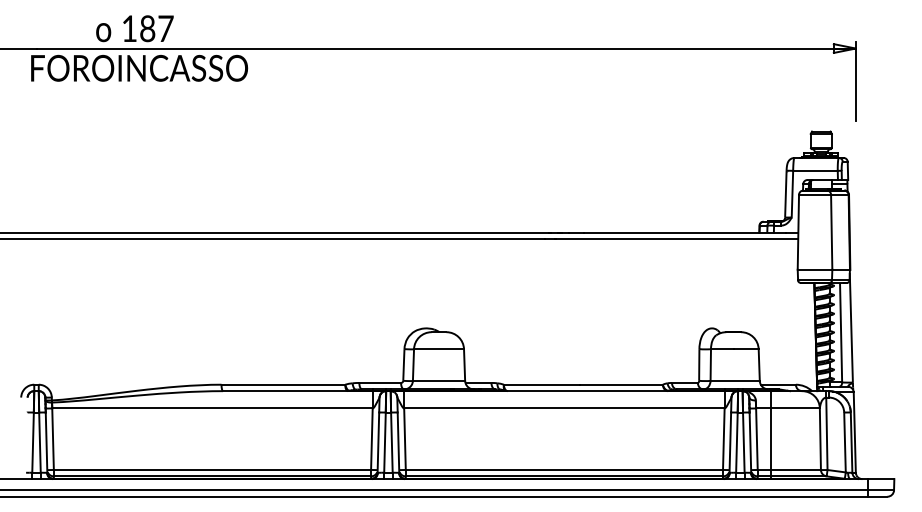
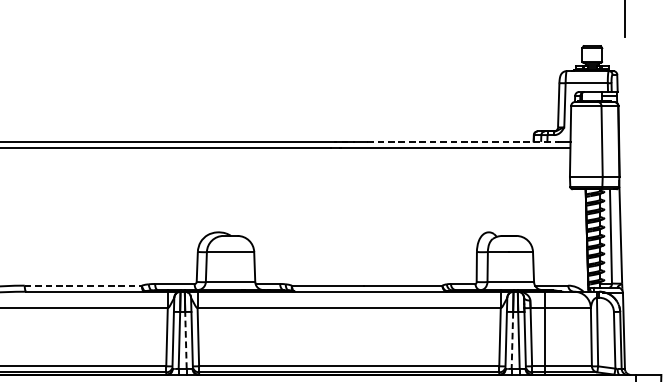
line: (685, 232) -> (463, 141), solid -> dashed
line: (283, 384) -> (83, 285), solid -> dashed
line: (391, 442) -> (185, 340), solid -> dashed
line: (736, 443) -> (512, 341), solid -> dashed

